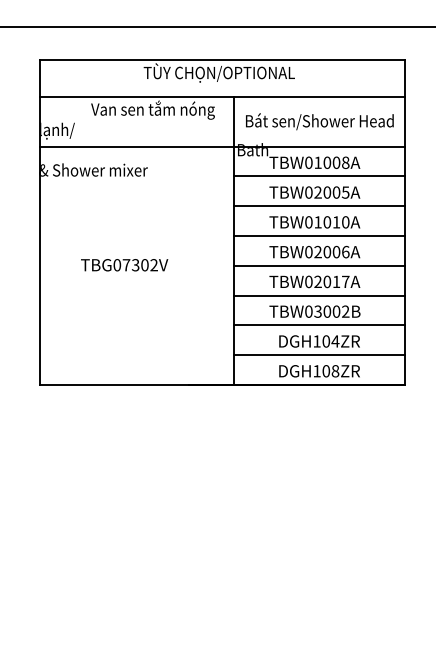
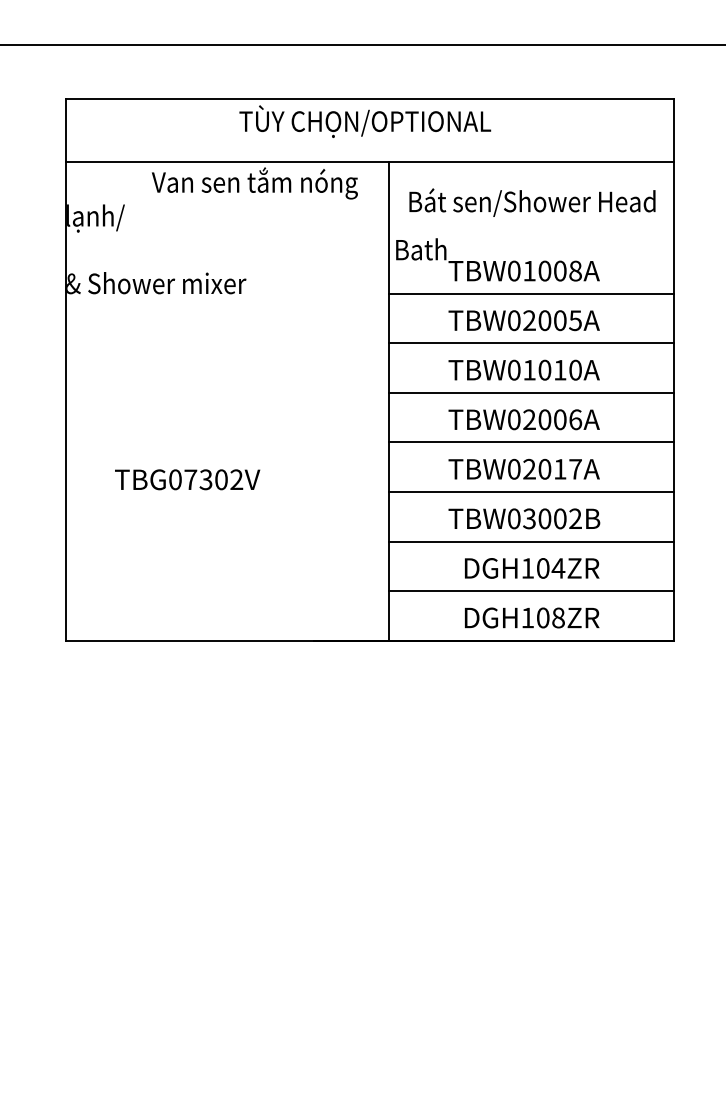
line: (221, 146) -> (368, 243), removed
text: (124, 265) -> (187, 480), moved

